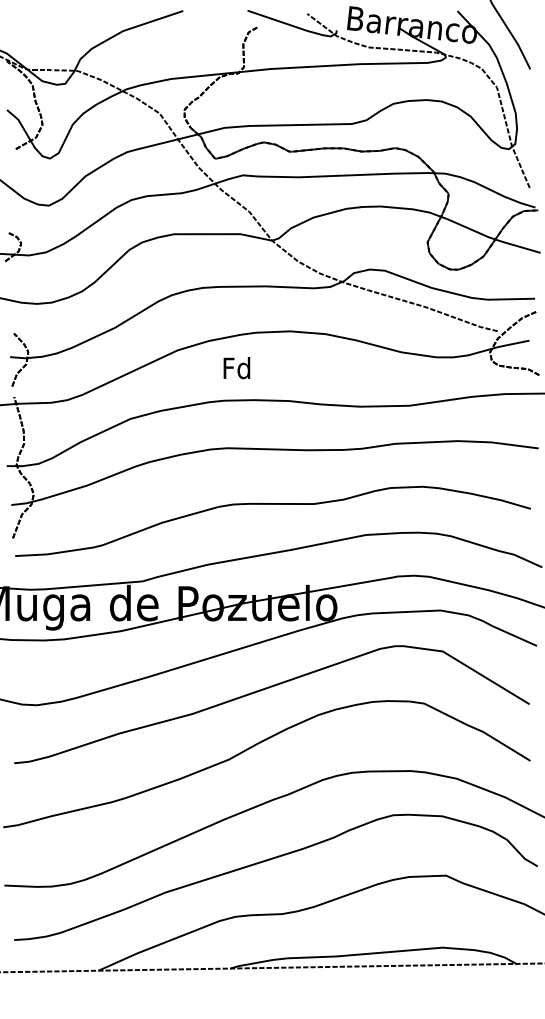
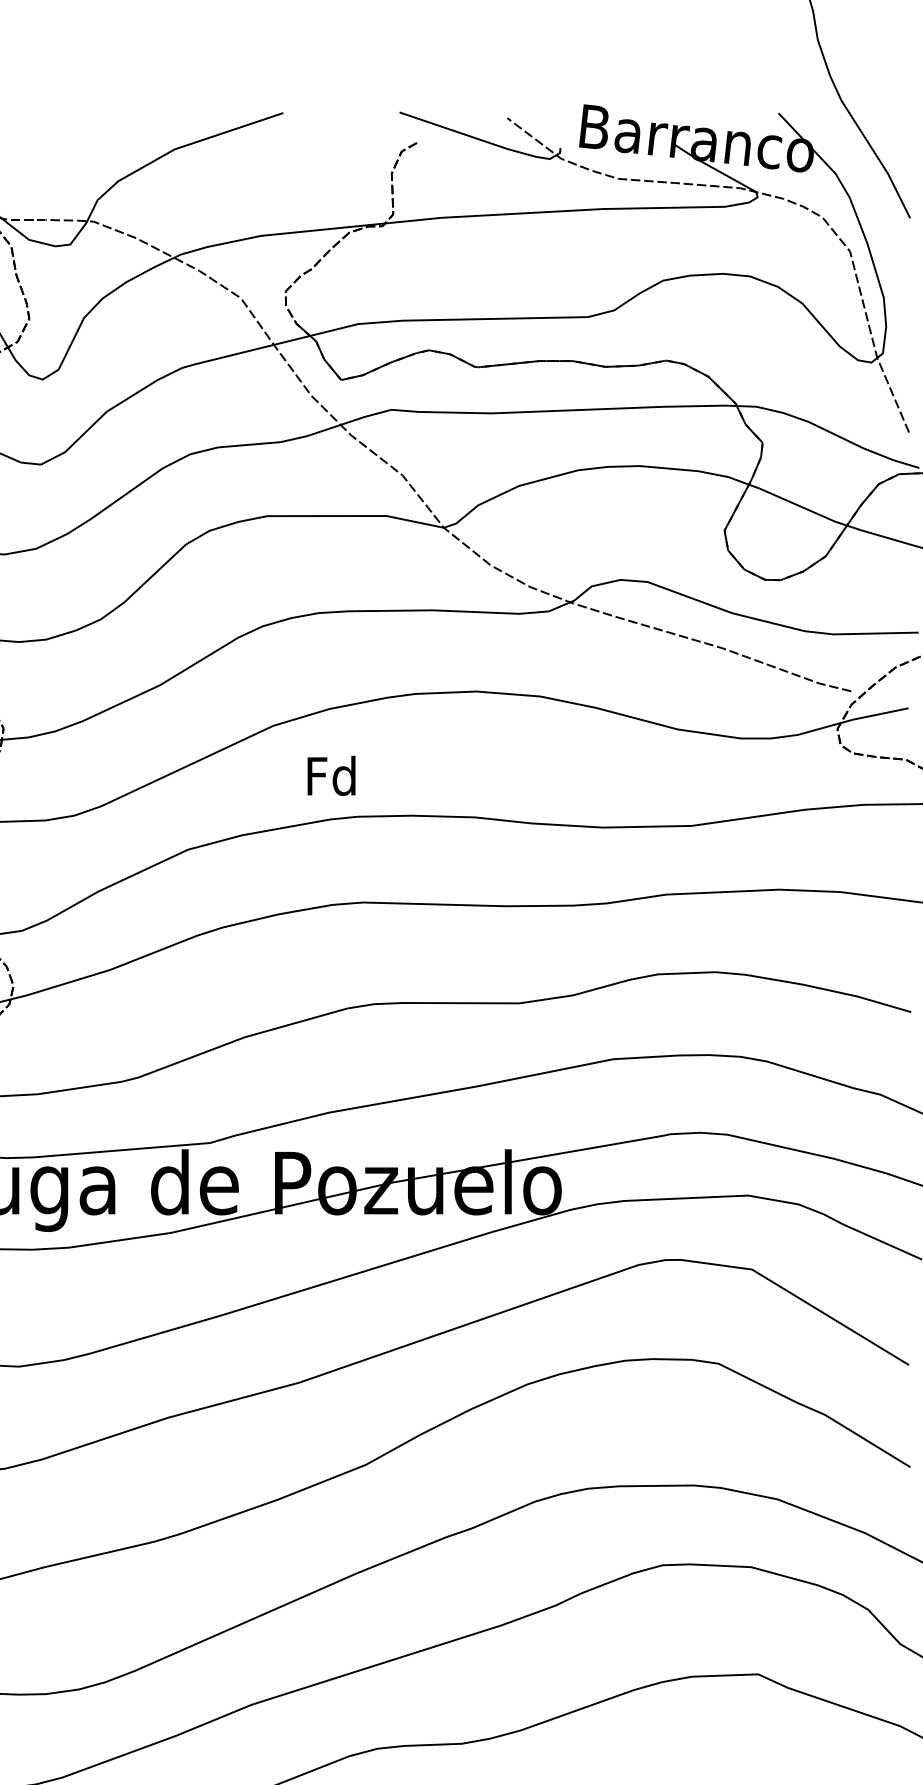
text: (236, 368) -> (330, 776), moved

